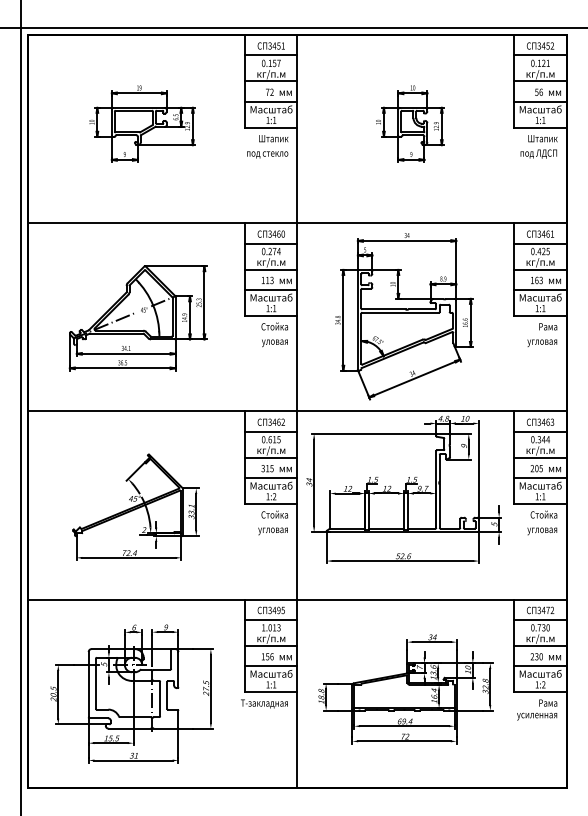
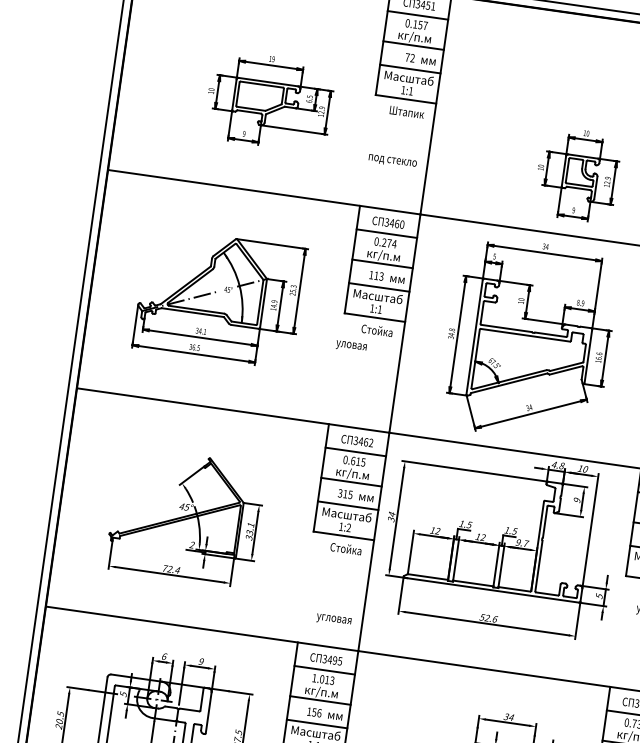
part: (142, 123) -> (269, 100), moved
part: (410, 123) -> (577, 174), moved
text: (267, 154) -> (392, 160), moved
text: (274, 343) -> (350, 346), moved
text: (272, 531) -> (333, 620), moved

